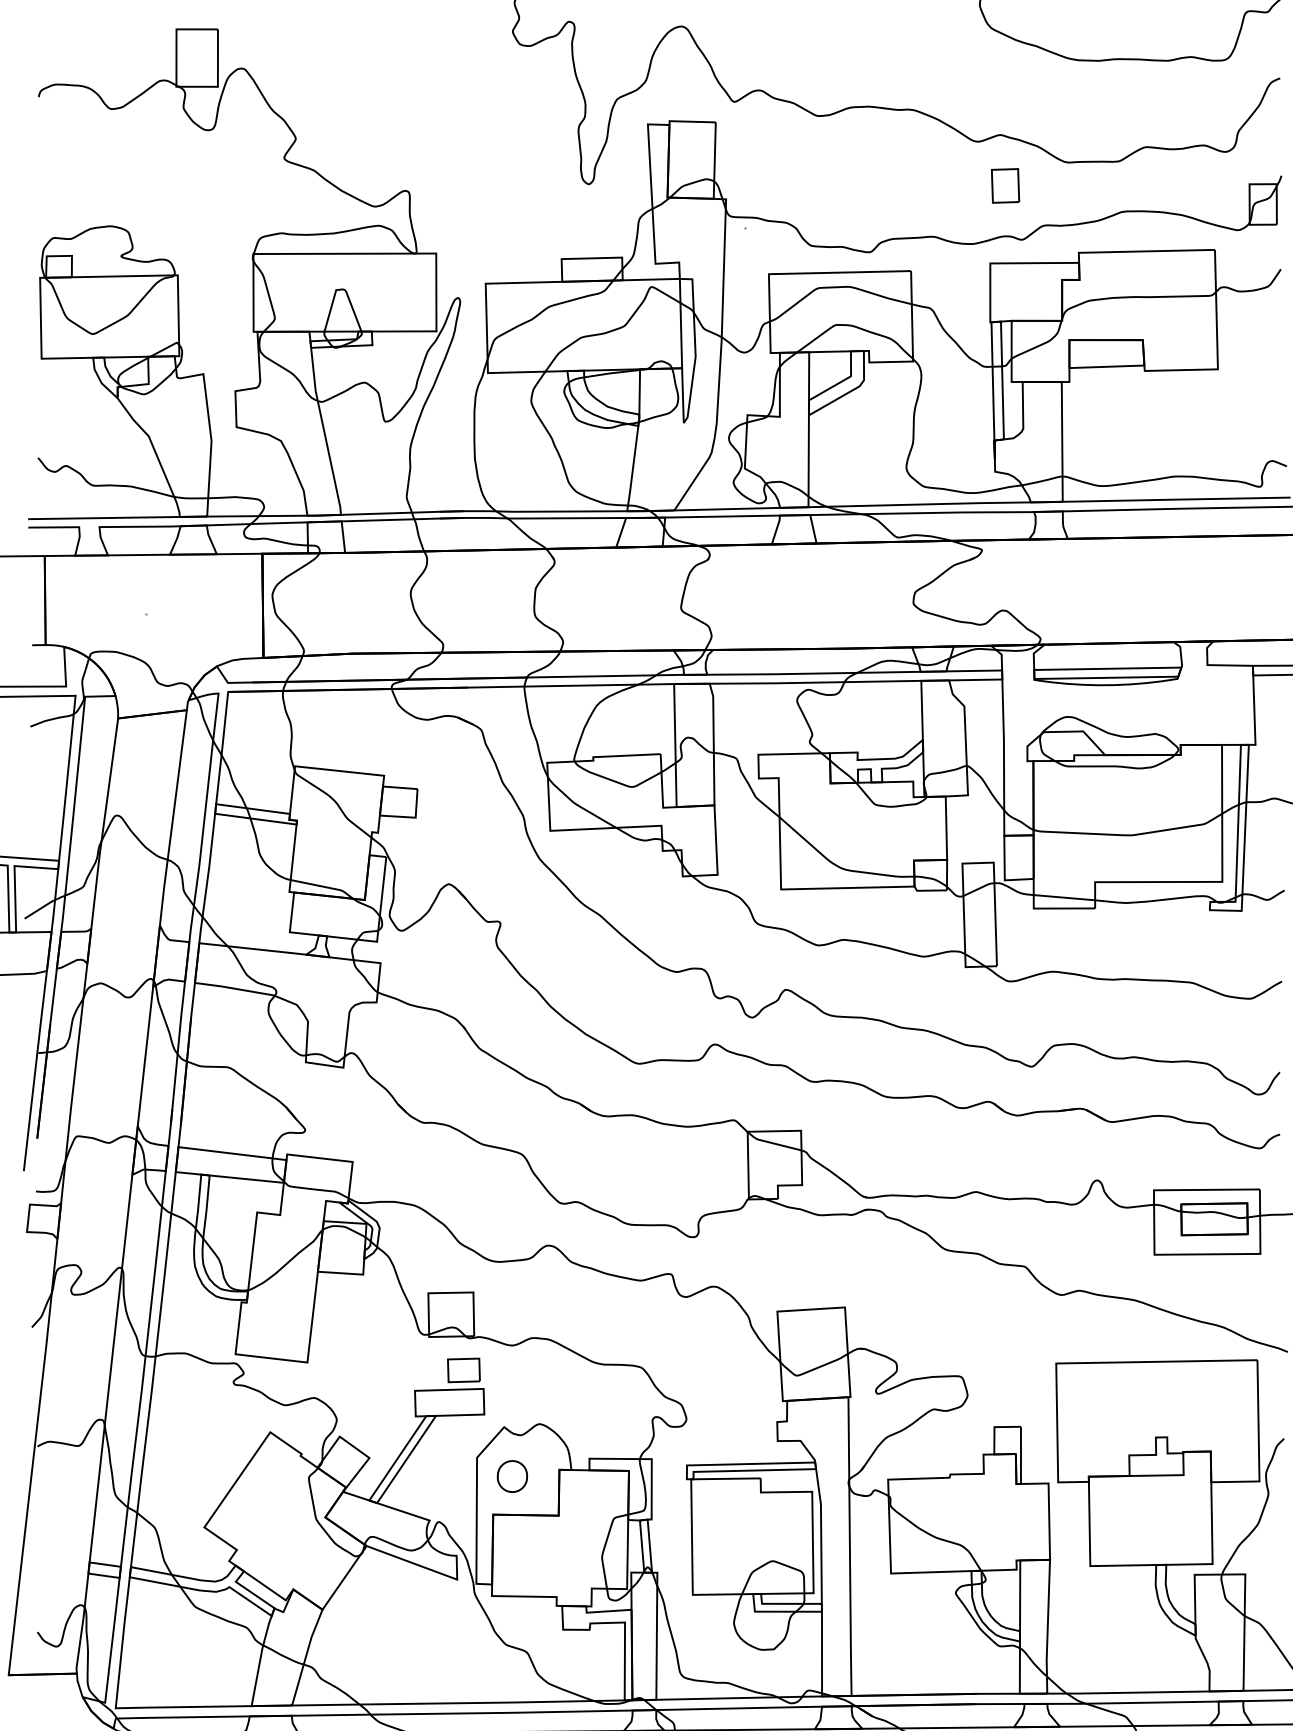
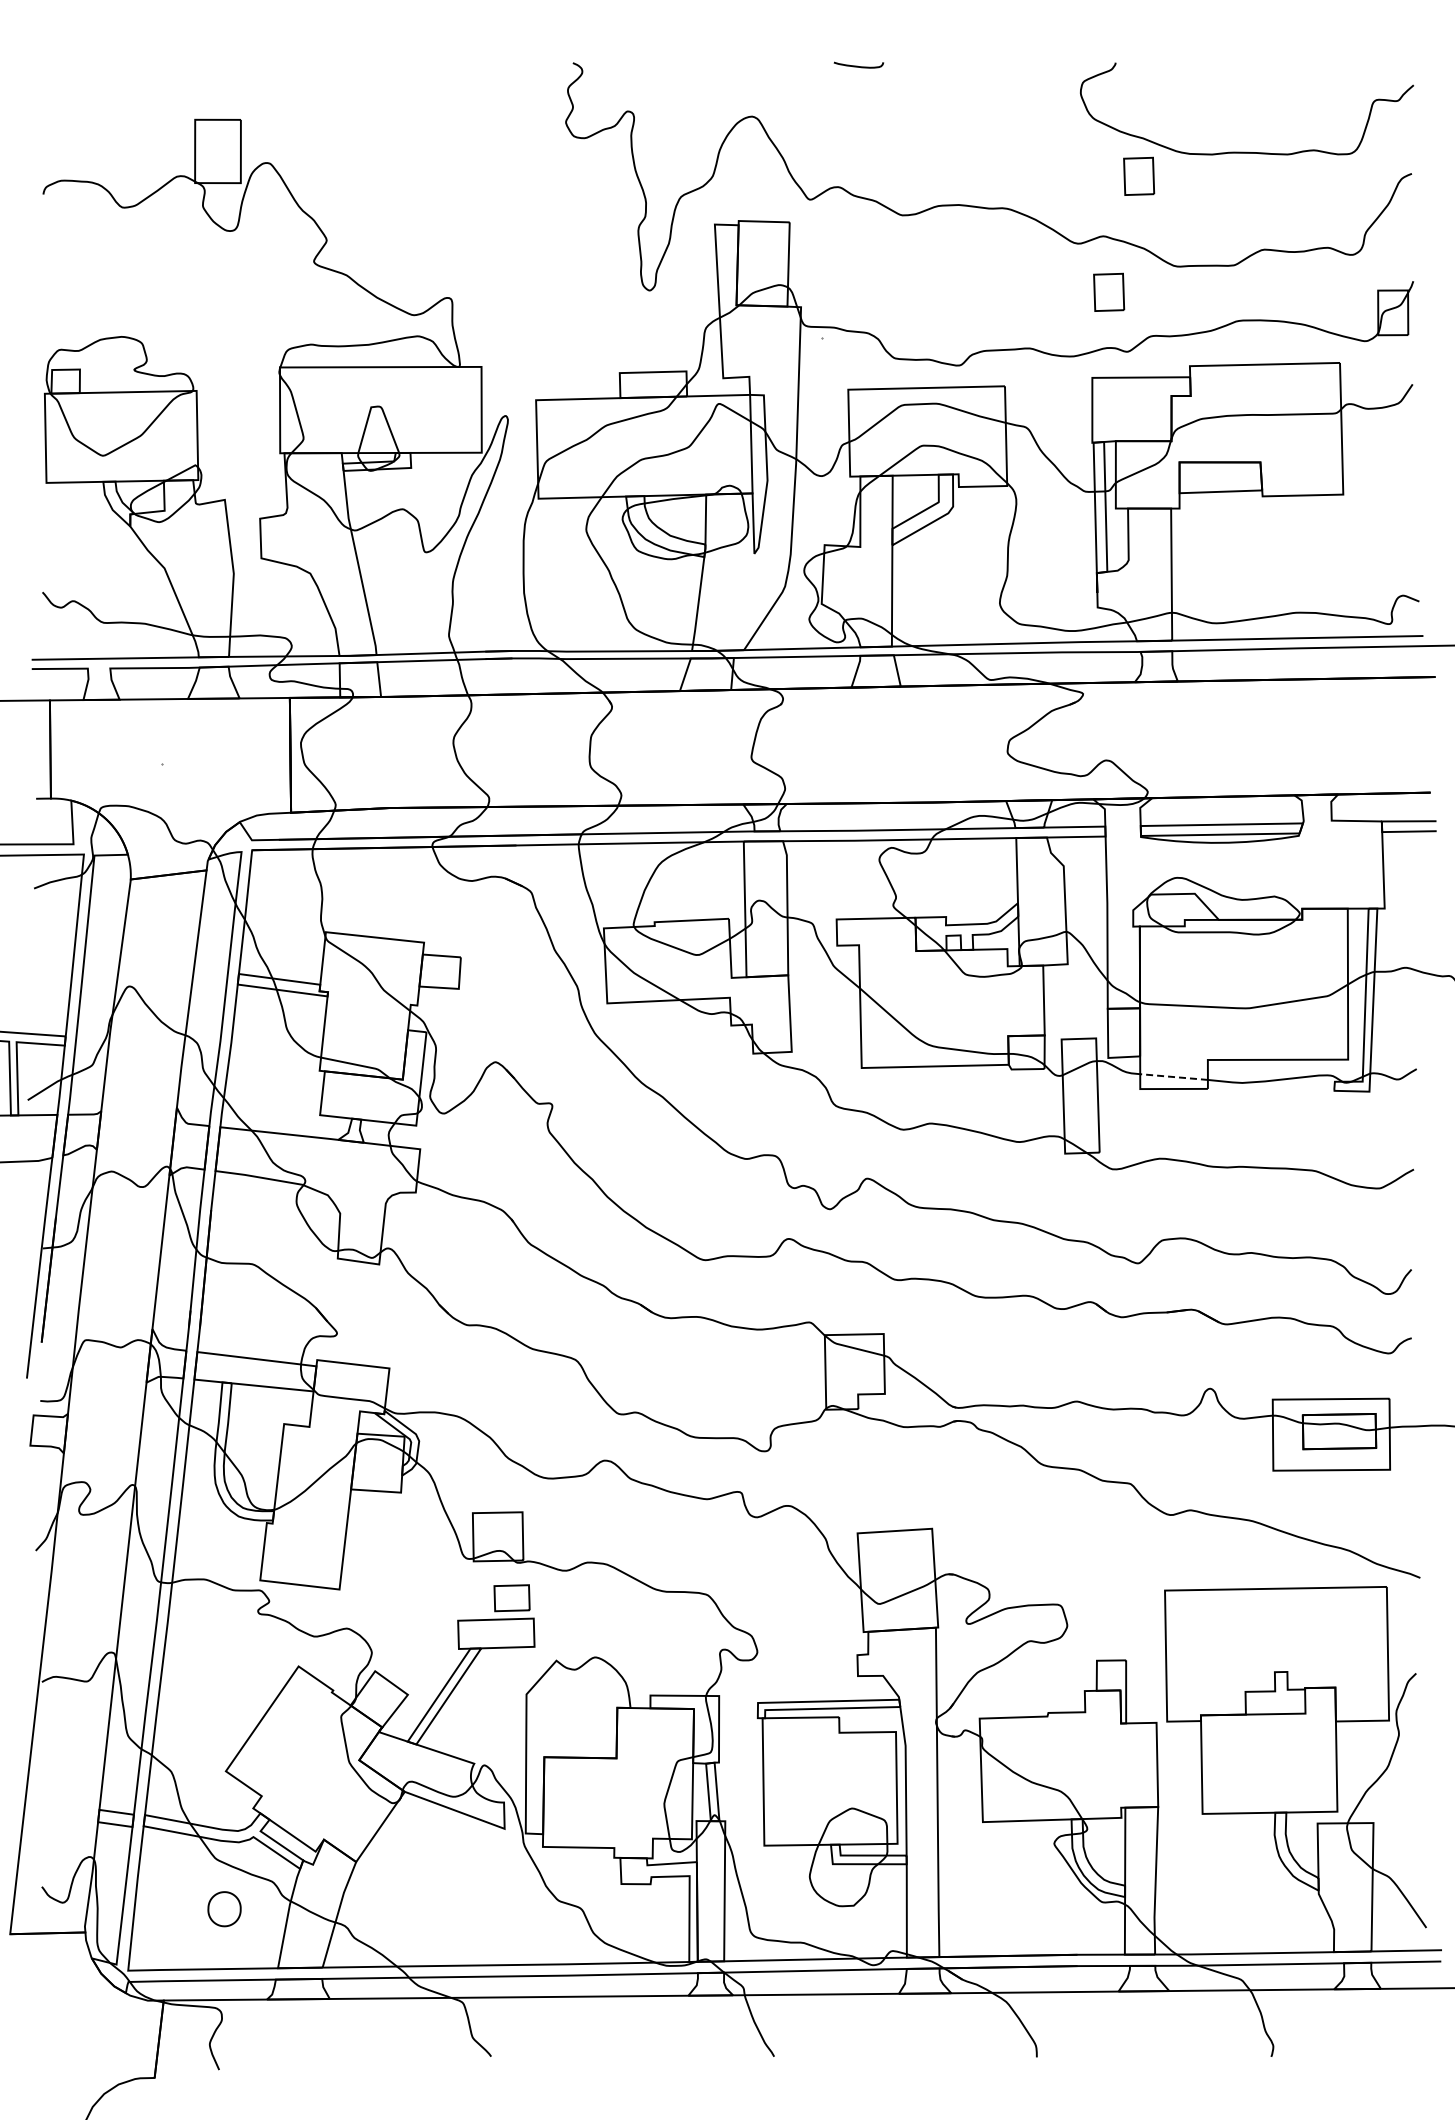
part: (1033, 79) -> (1139, 175), added
line: (1064, 898) -> (1174, 1077), solid -> dashed
part: (512, 1476) -> (224, 1909), moved

